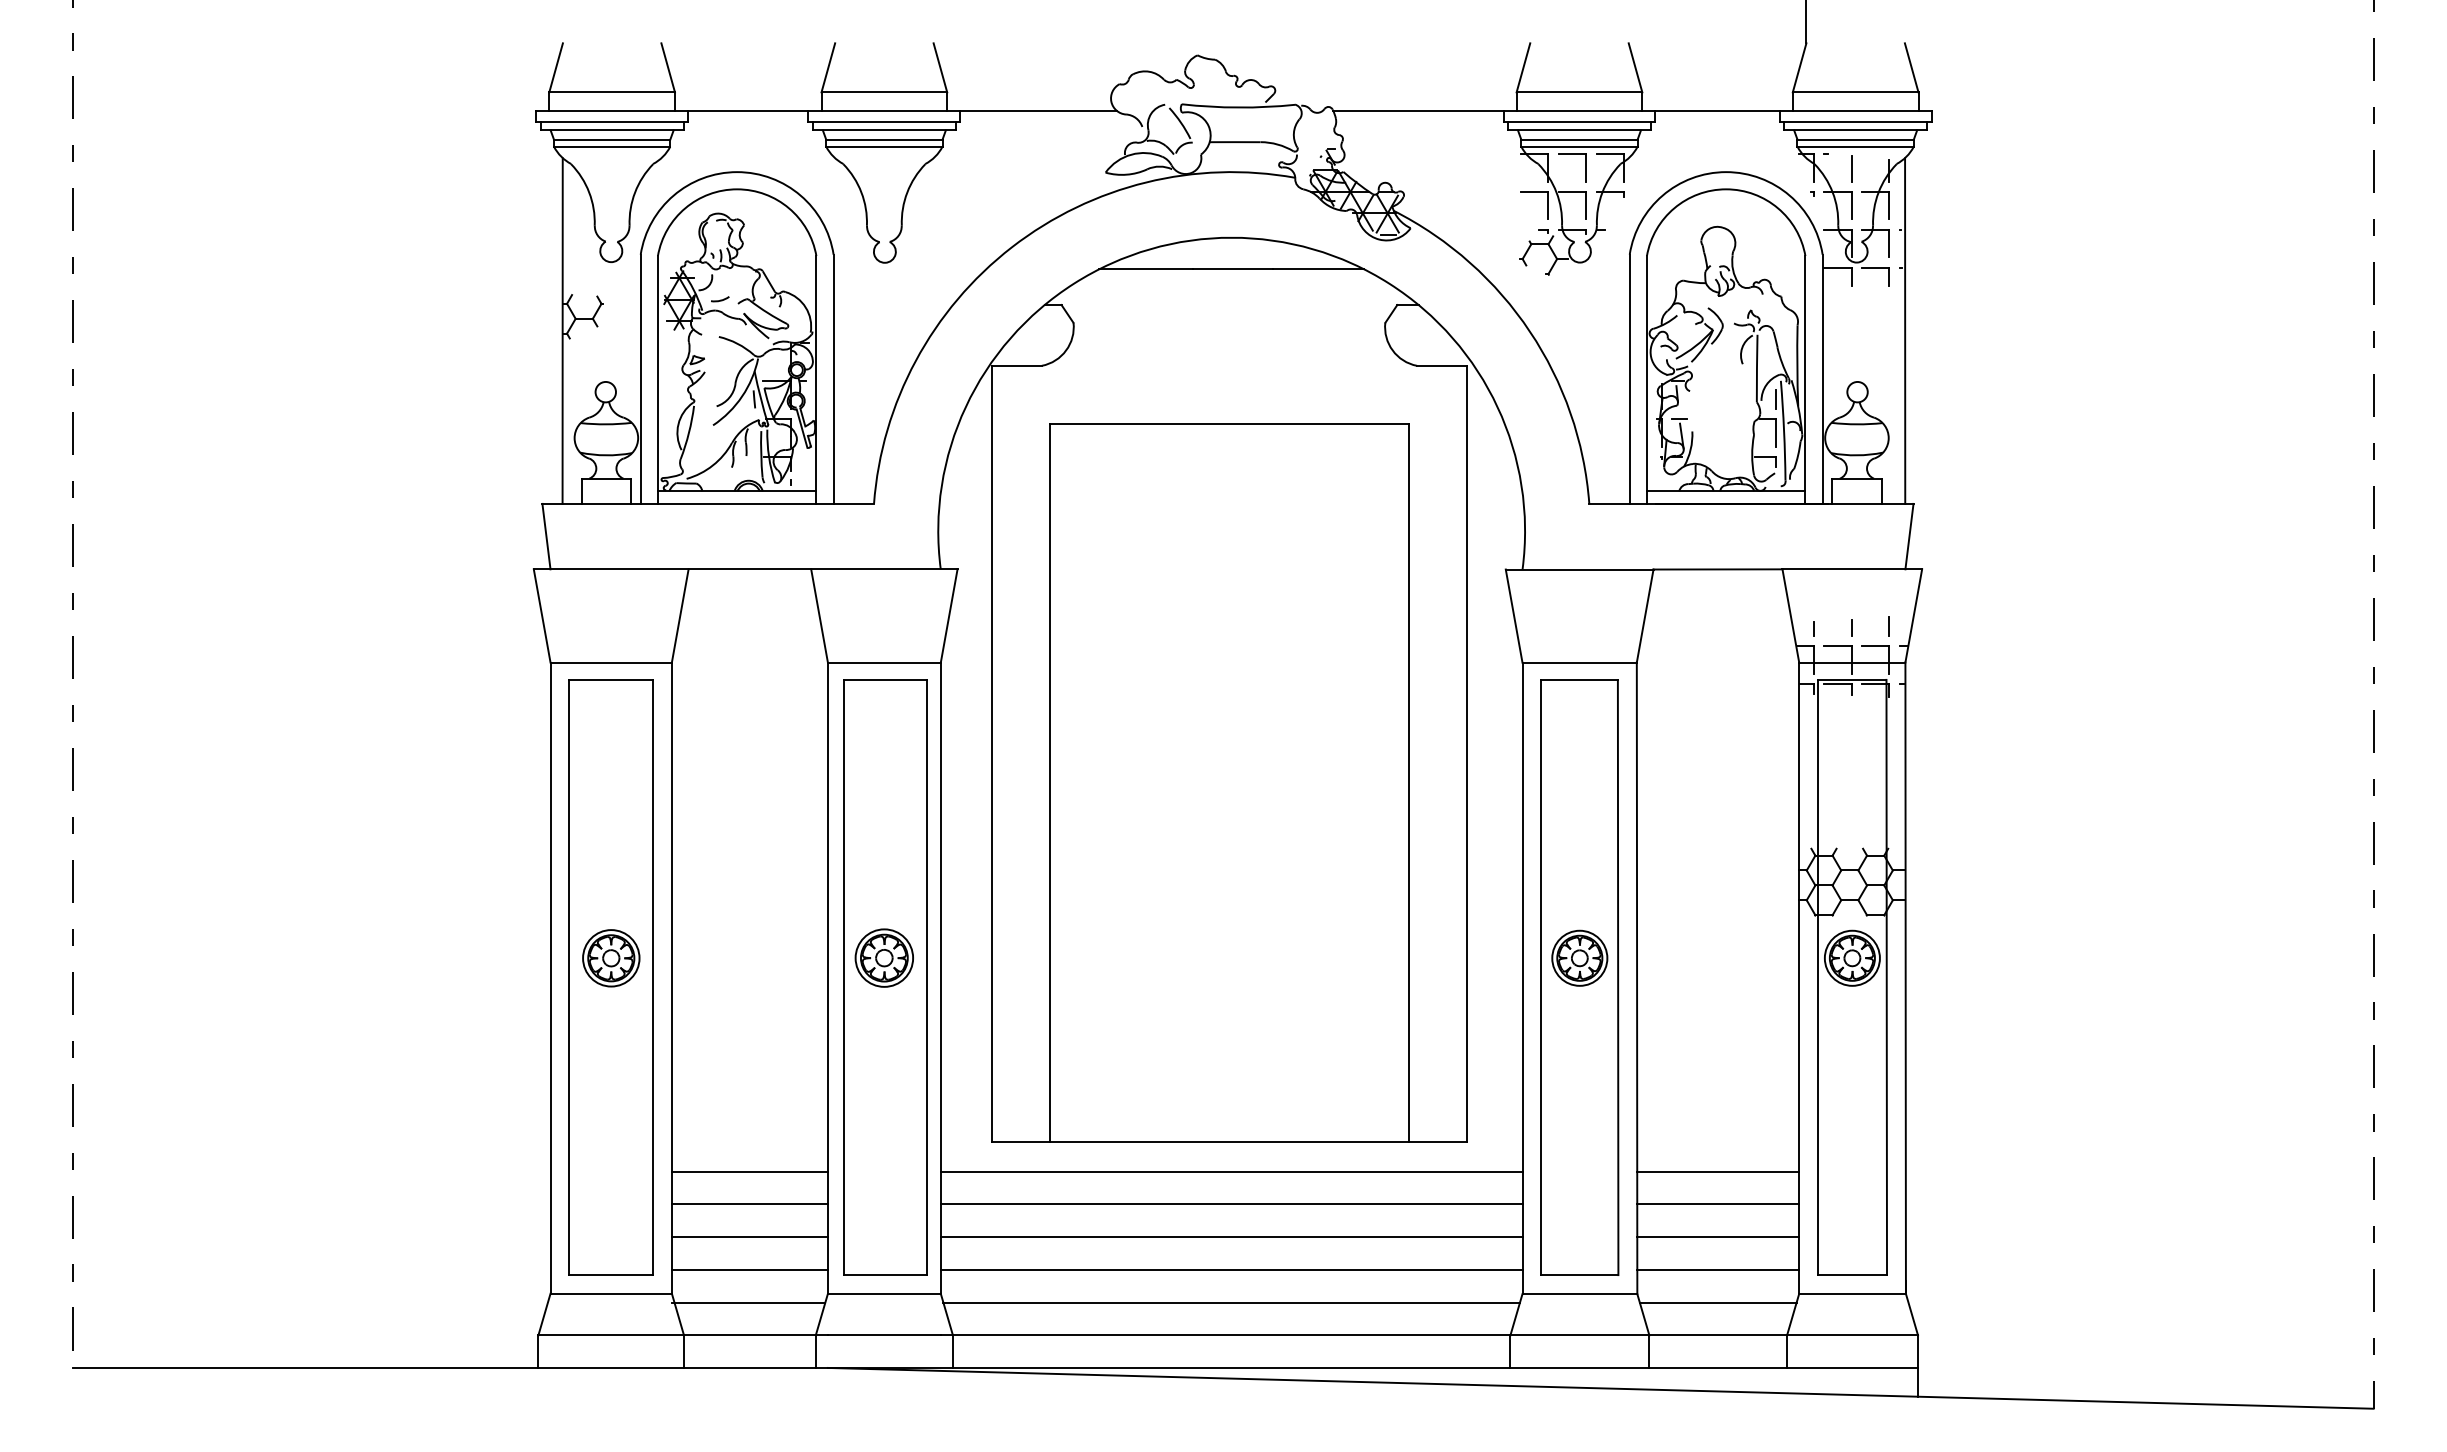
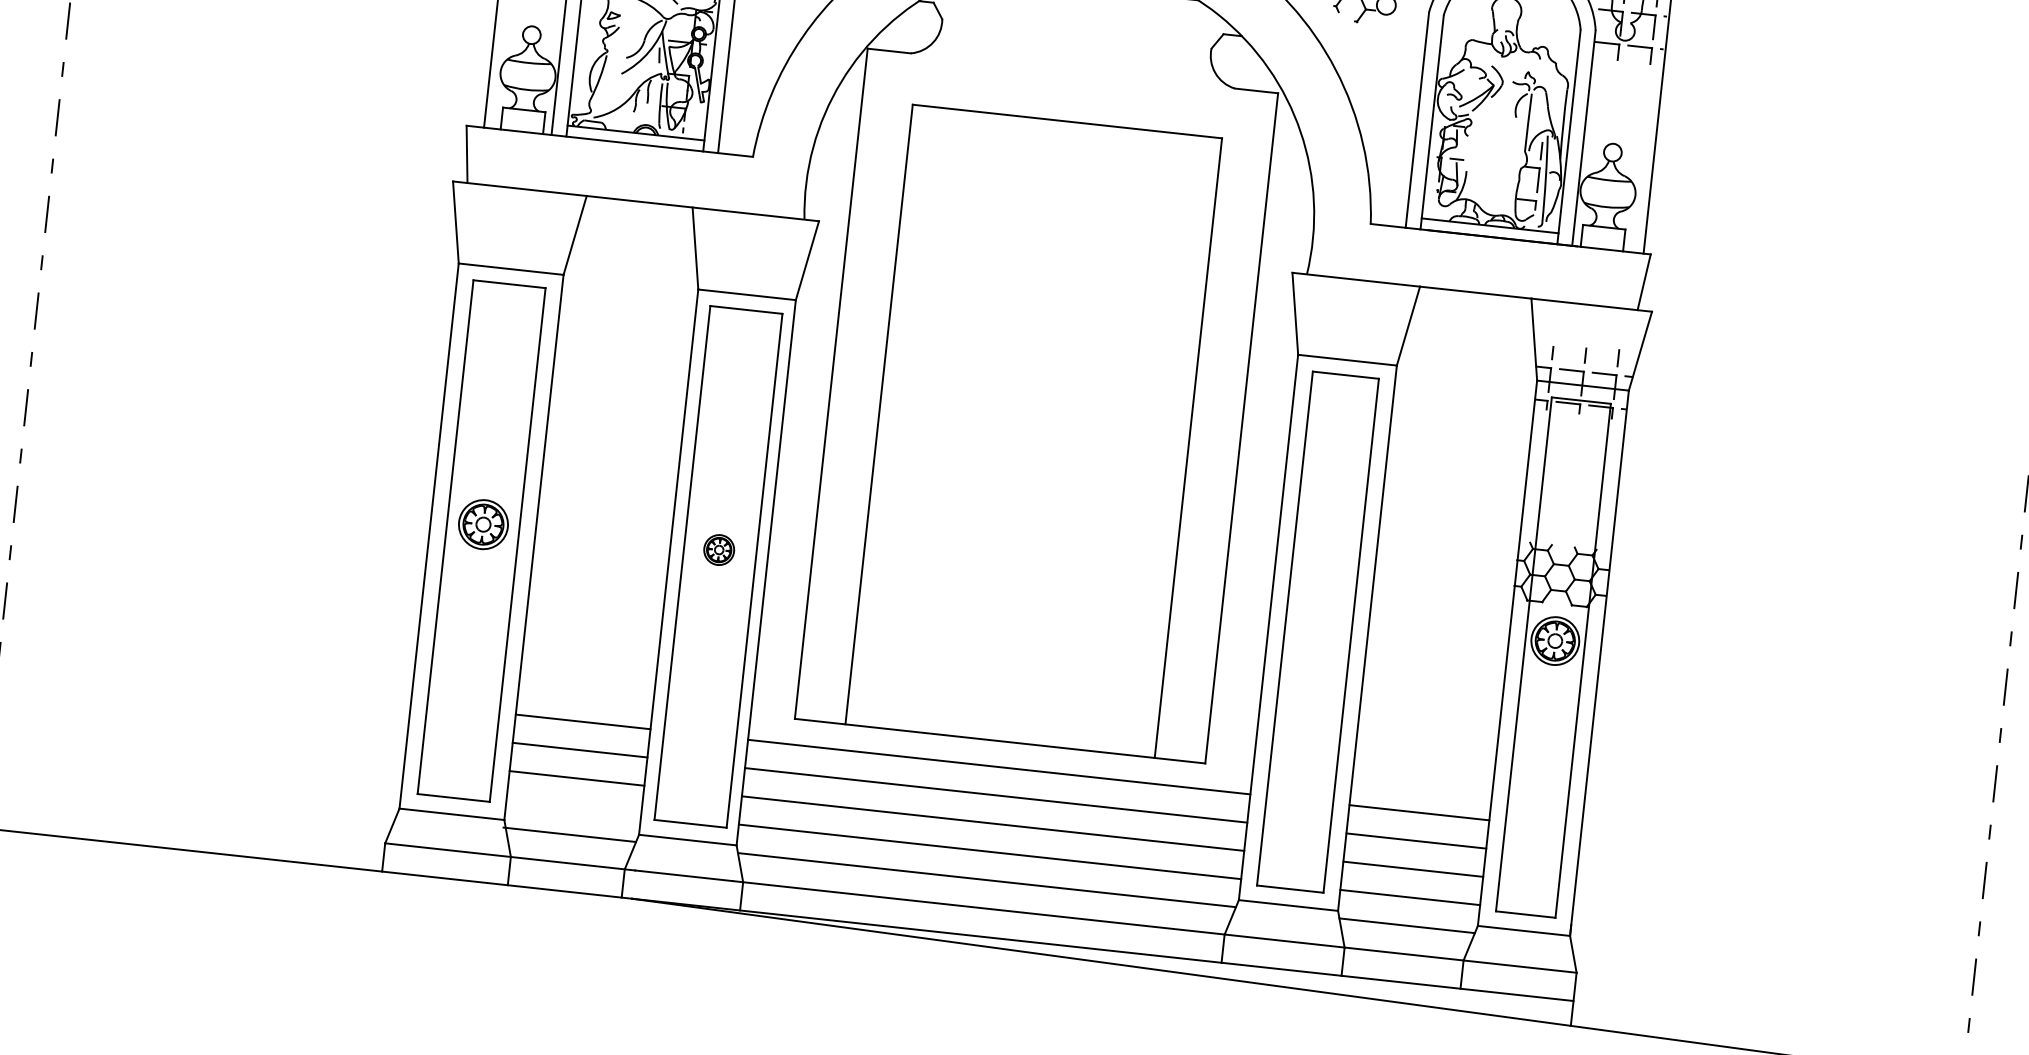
part: (883, 957) -> (718, 549), size x0.6
part: (1579, 957) -> (1319, 614), removed
line: (749, 1269) -> (573, 806), removed

